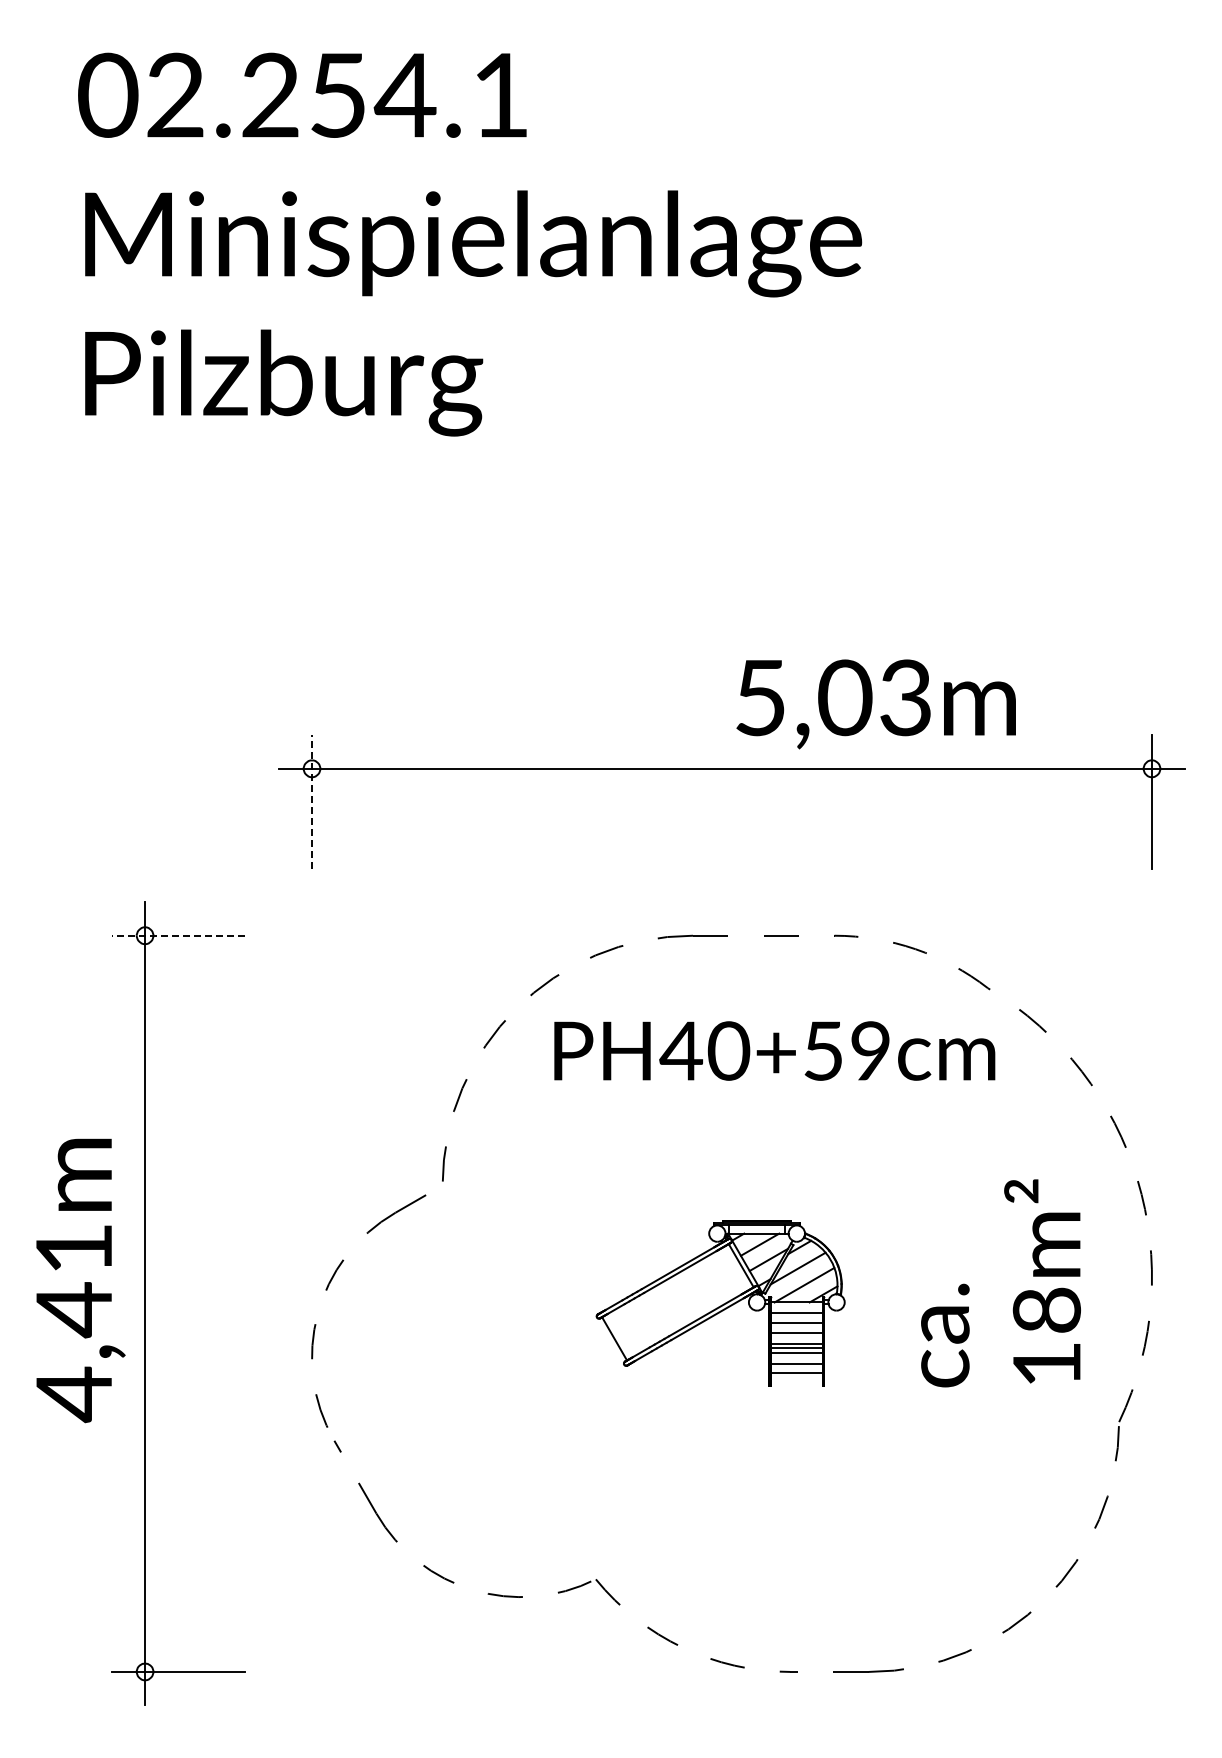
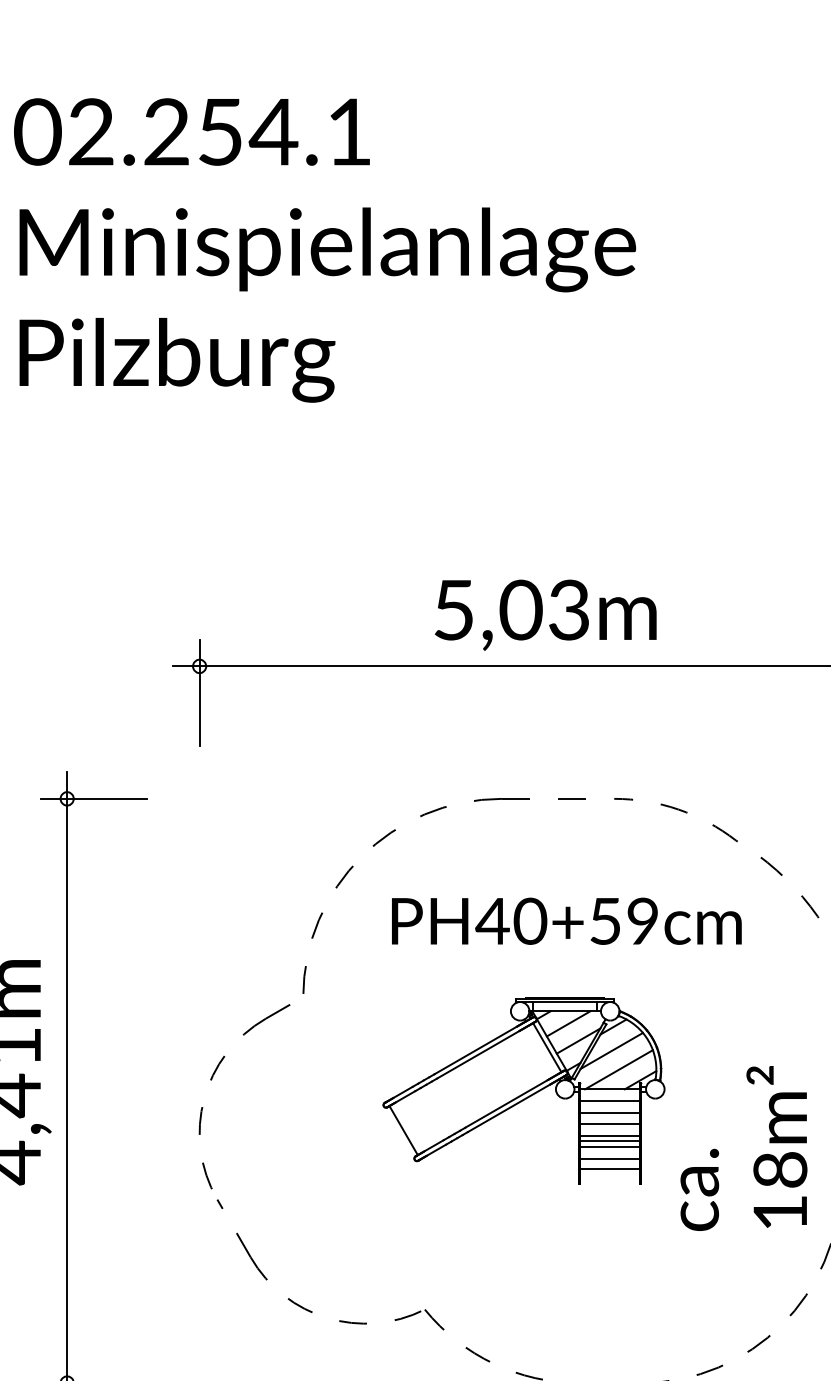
text: (875, 704) -> (545, 615), moved
line: (312, 802) -> (200, 693), dashed -> solid
line: (178, 935) -> (93, 798), dashed -> solid
text: (774, 1050) -> (566, 920), moved
text: (1000, 1283) -> (743, 1148), moved
part: (720, 1303) -> (523, 1090), size x1.43

